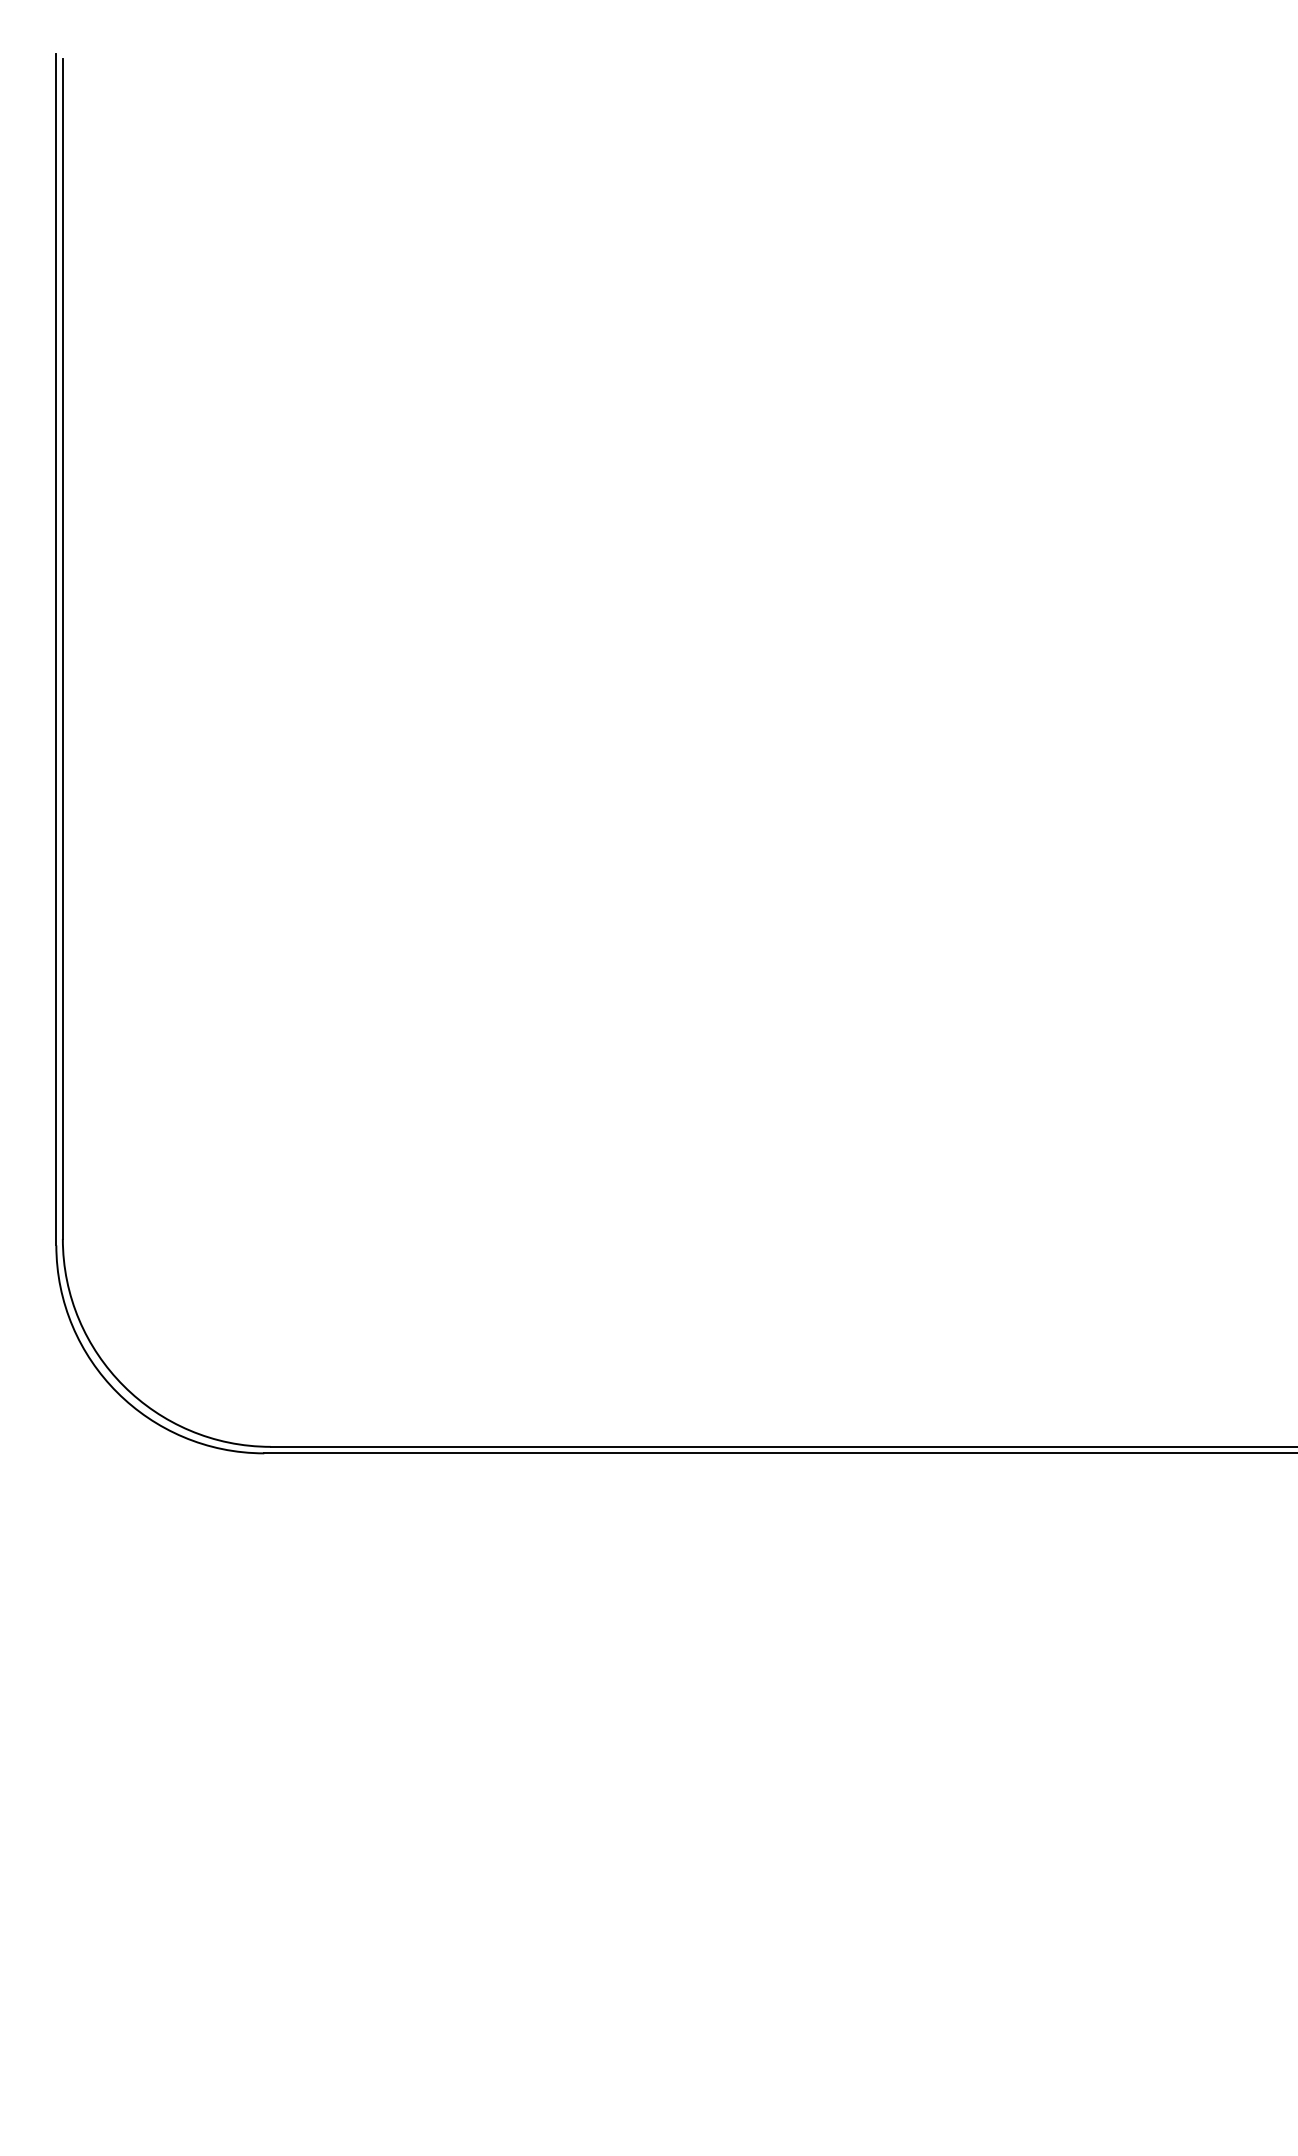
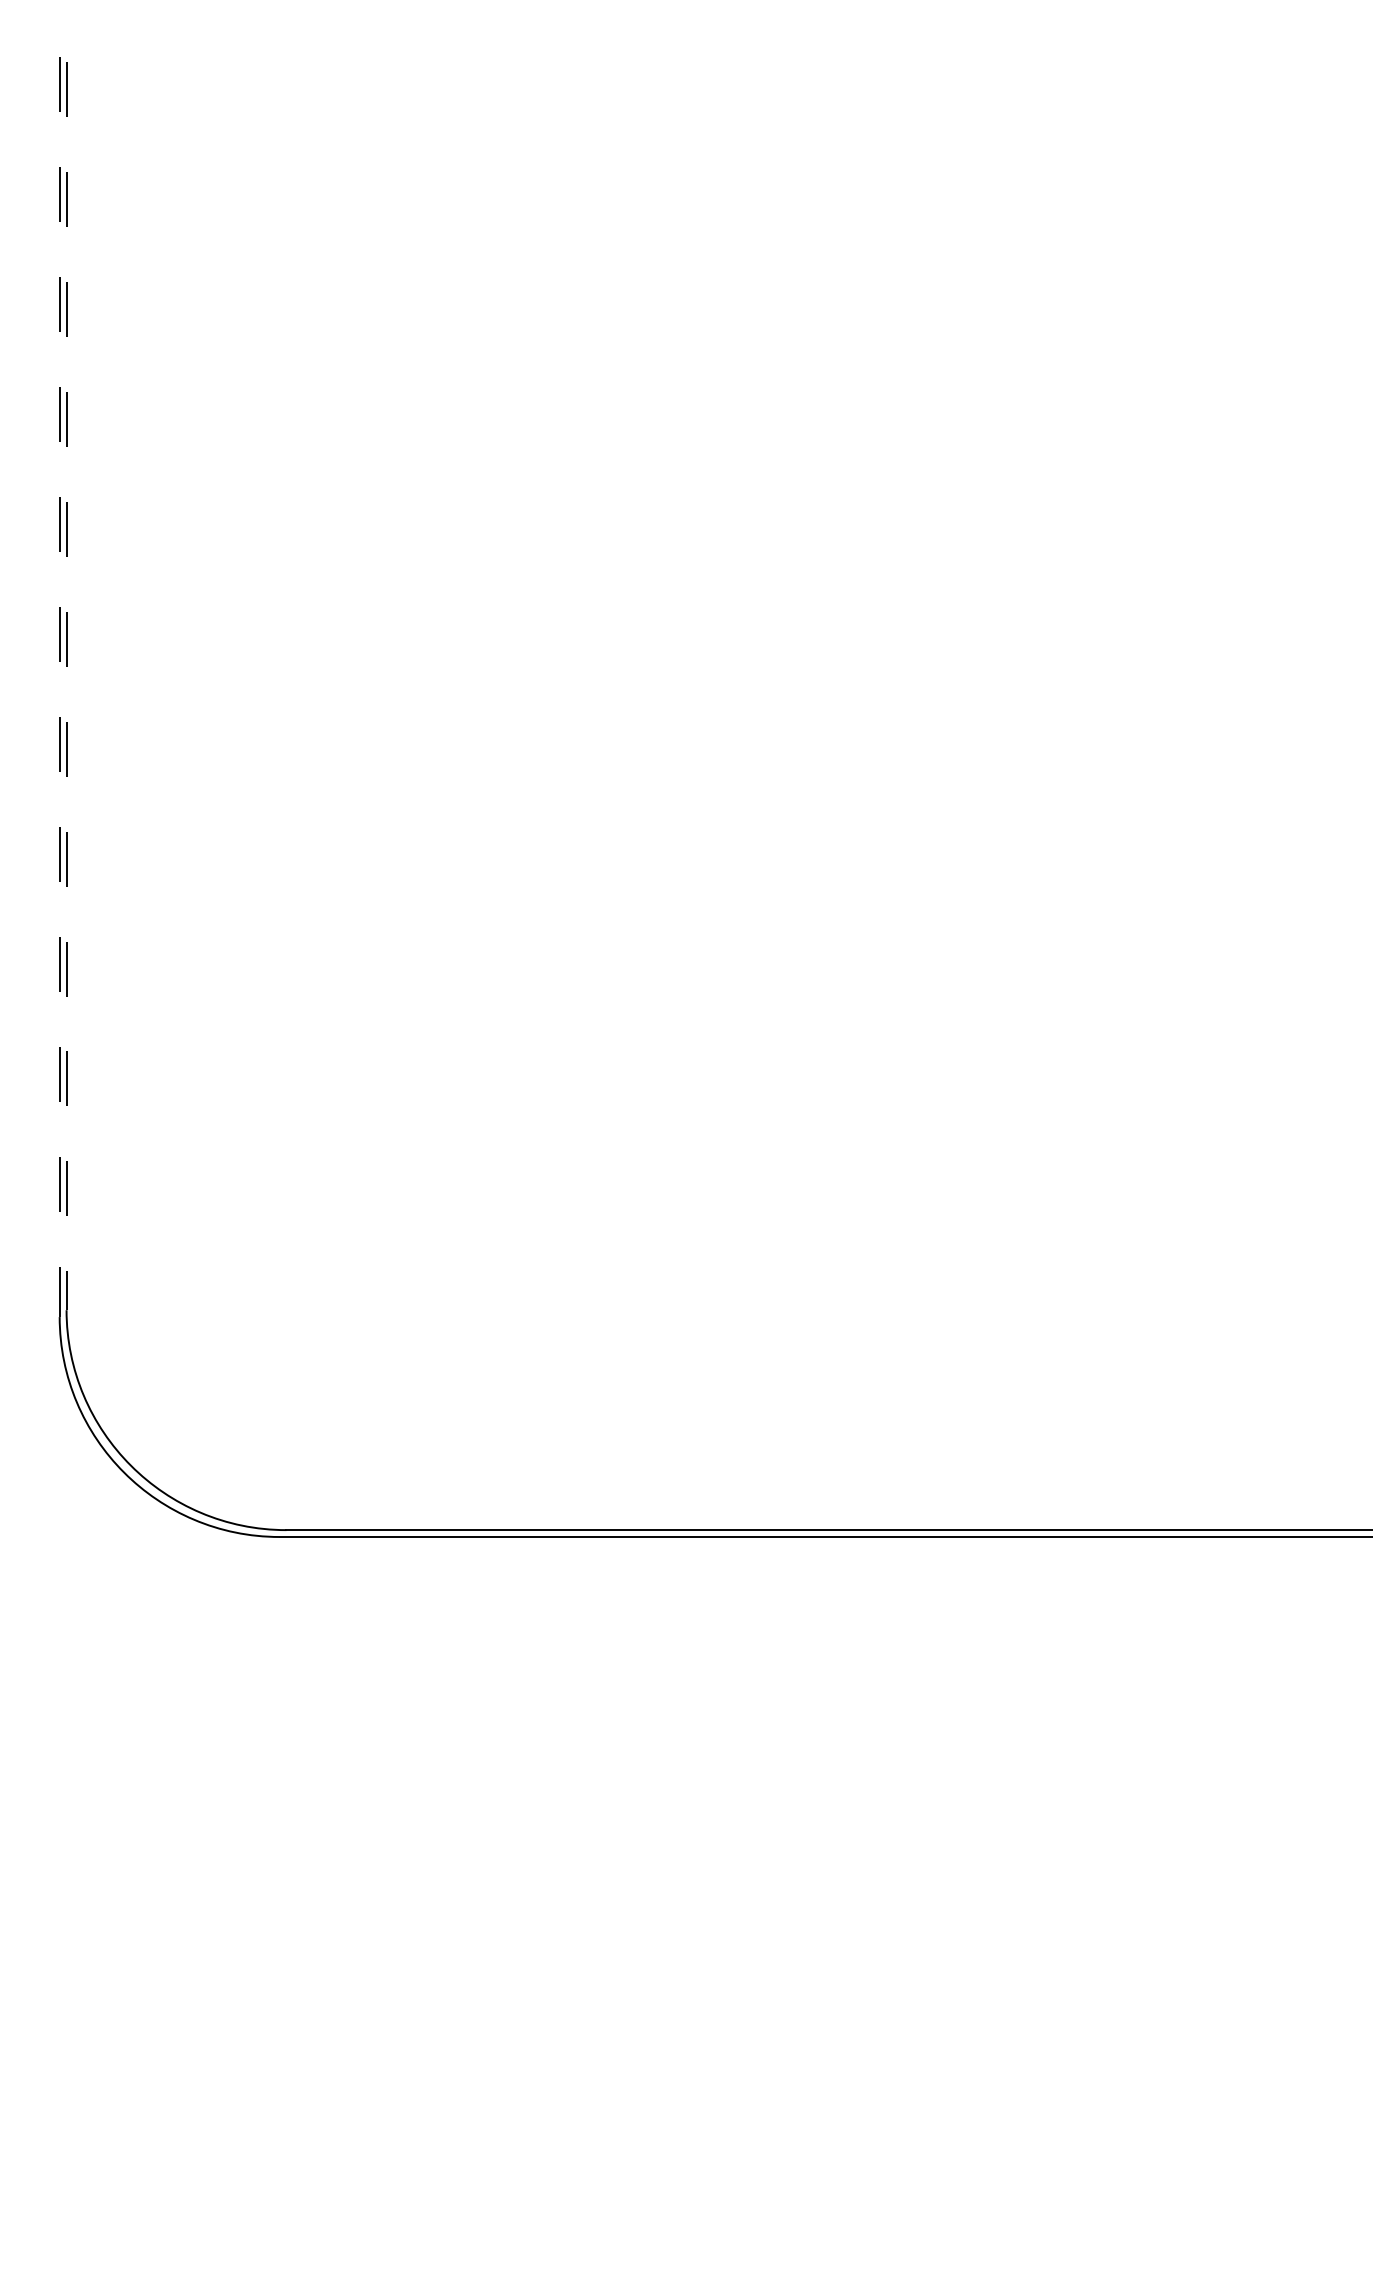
line: (62, 649) -> (66, 686), solid -> dashed
line: (56, 650) -> (59, 687), solid -> dashed

